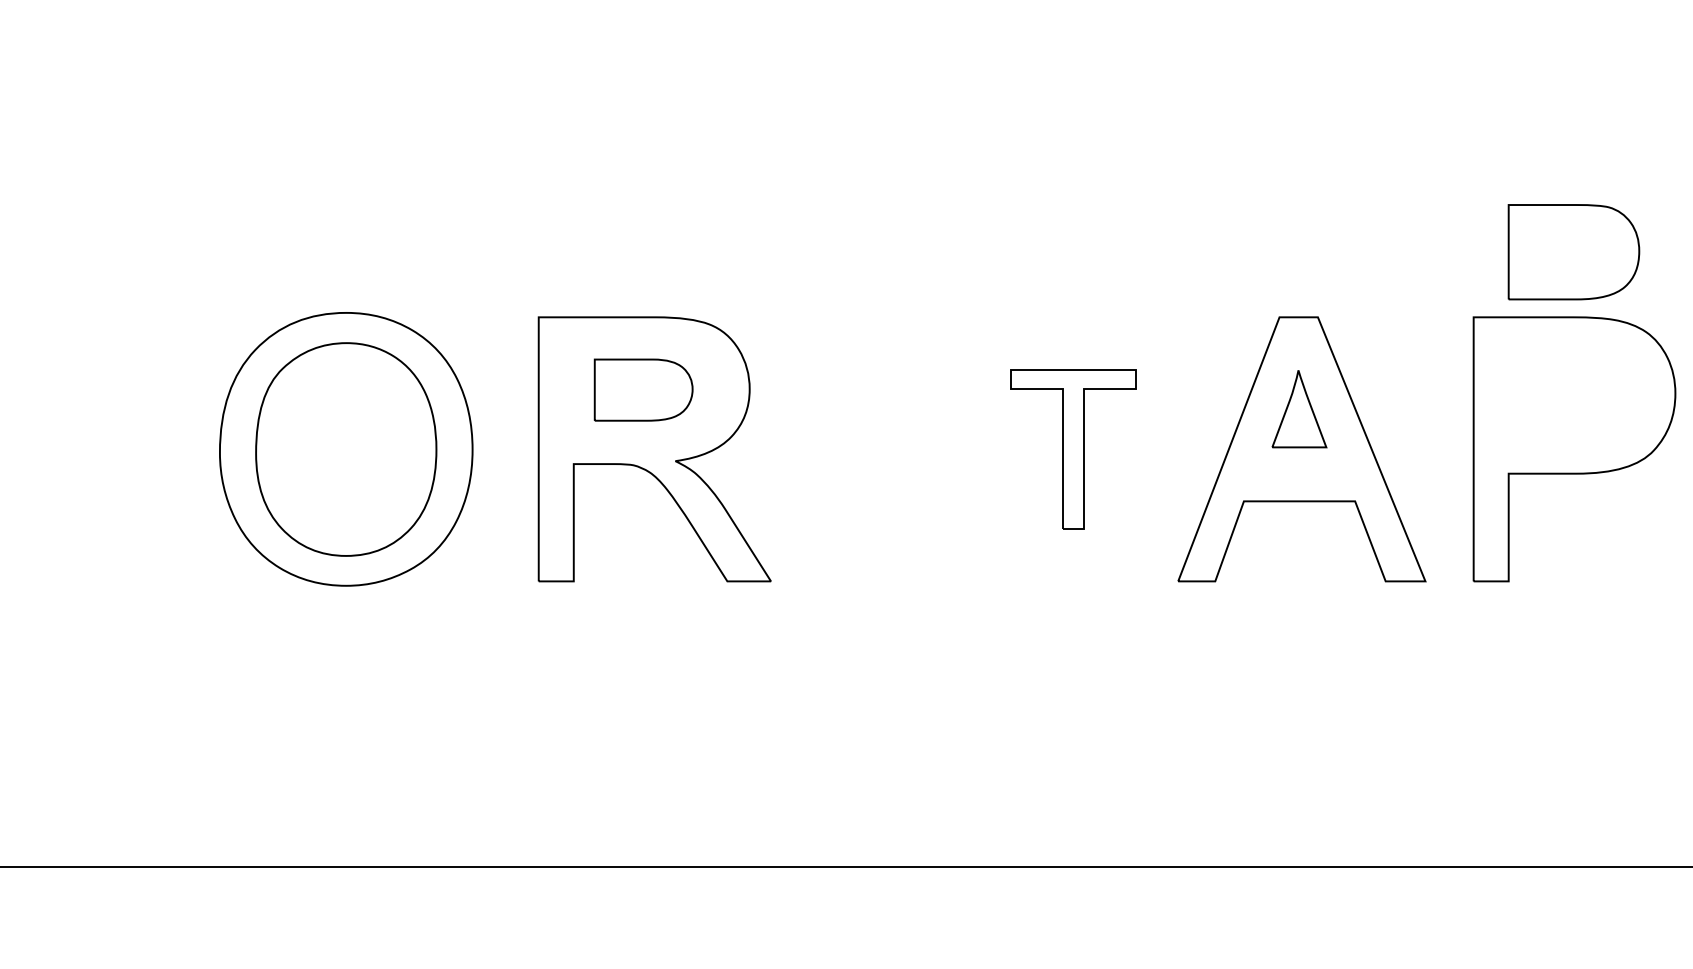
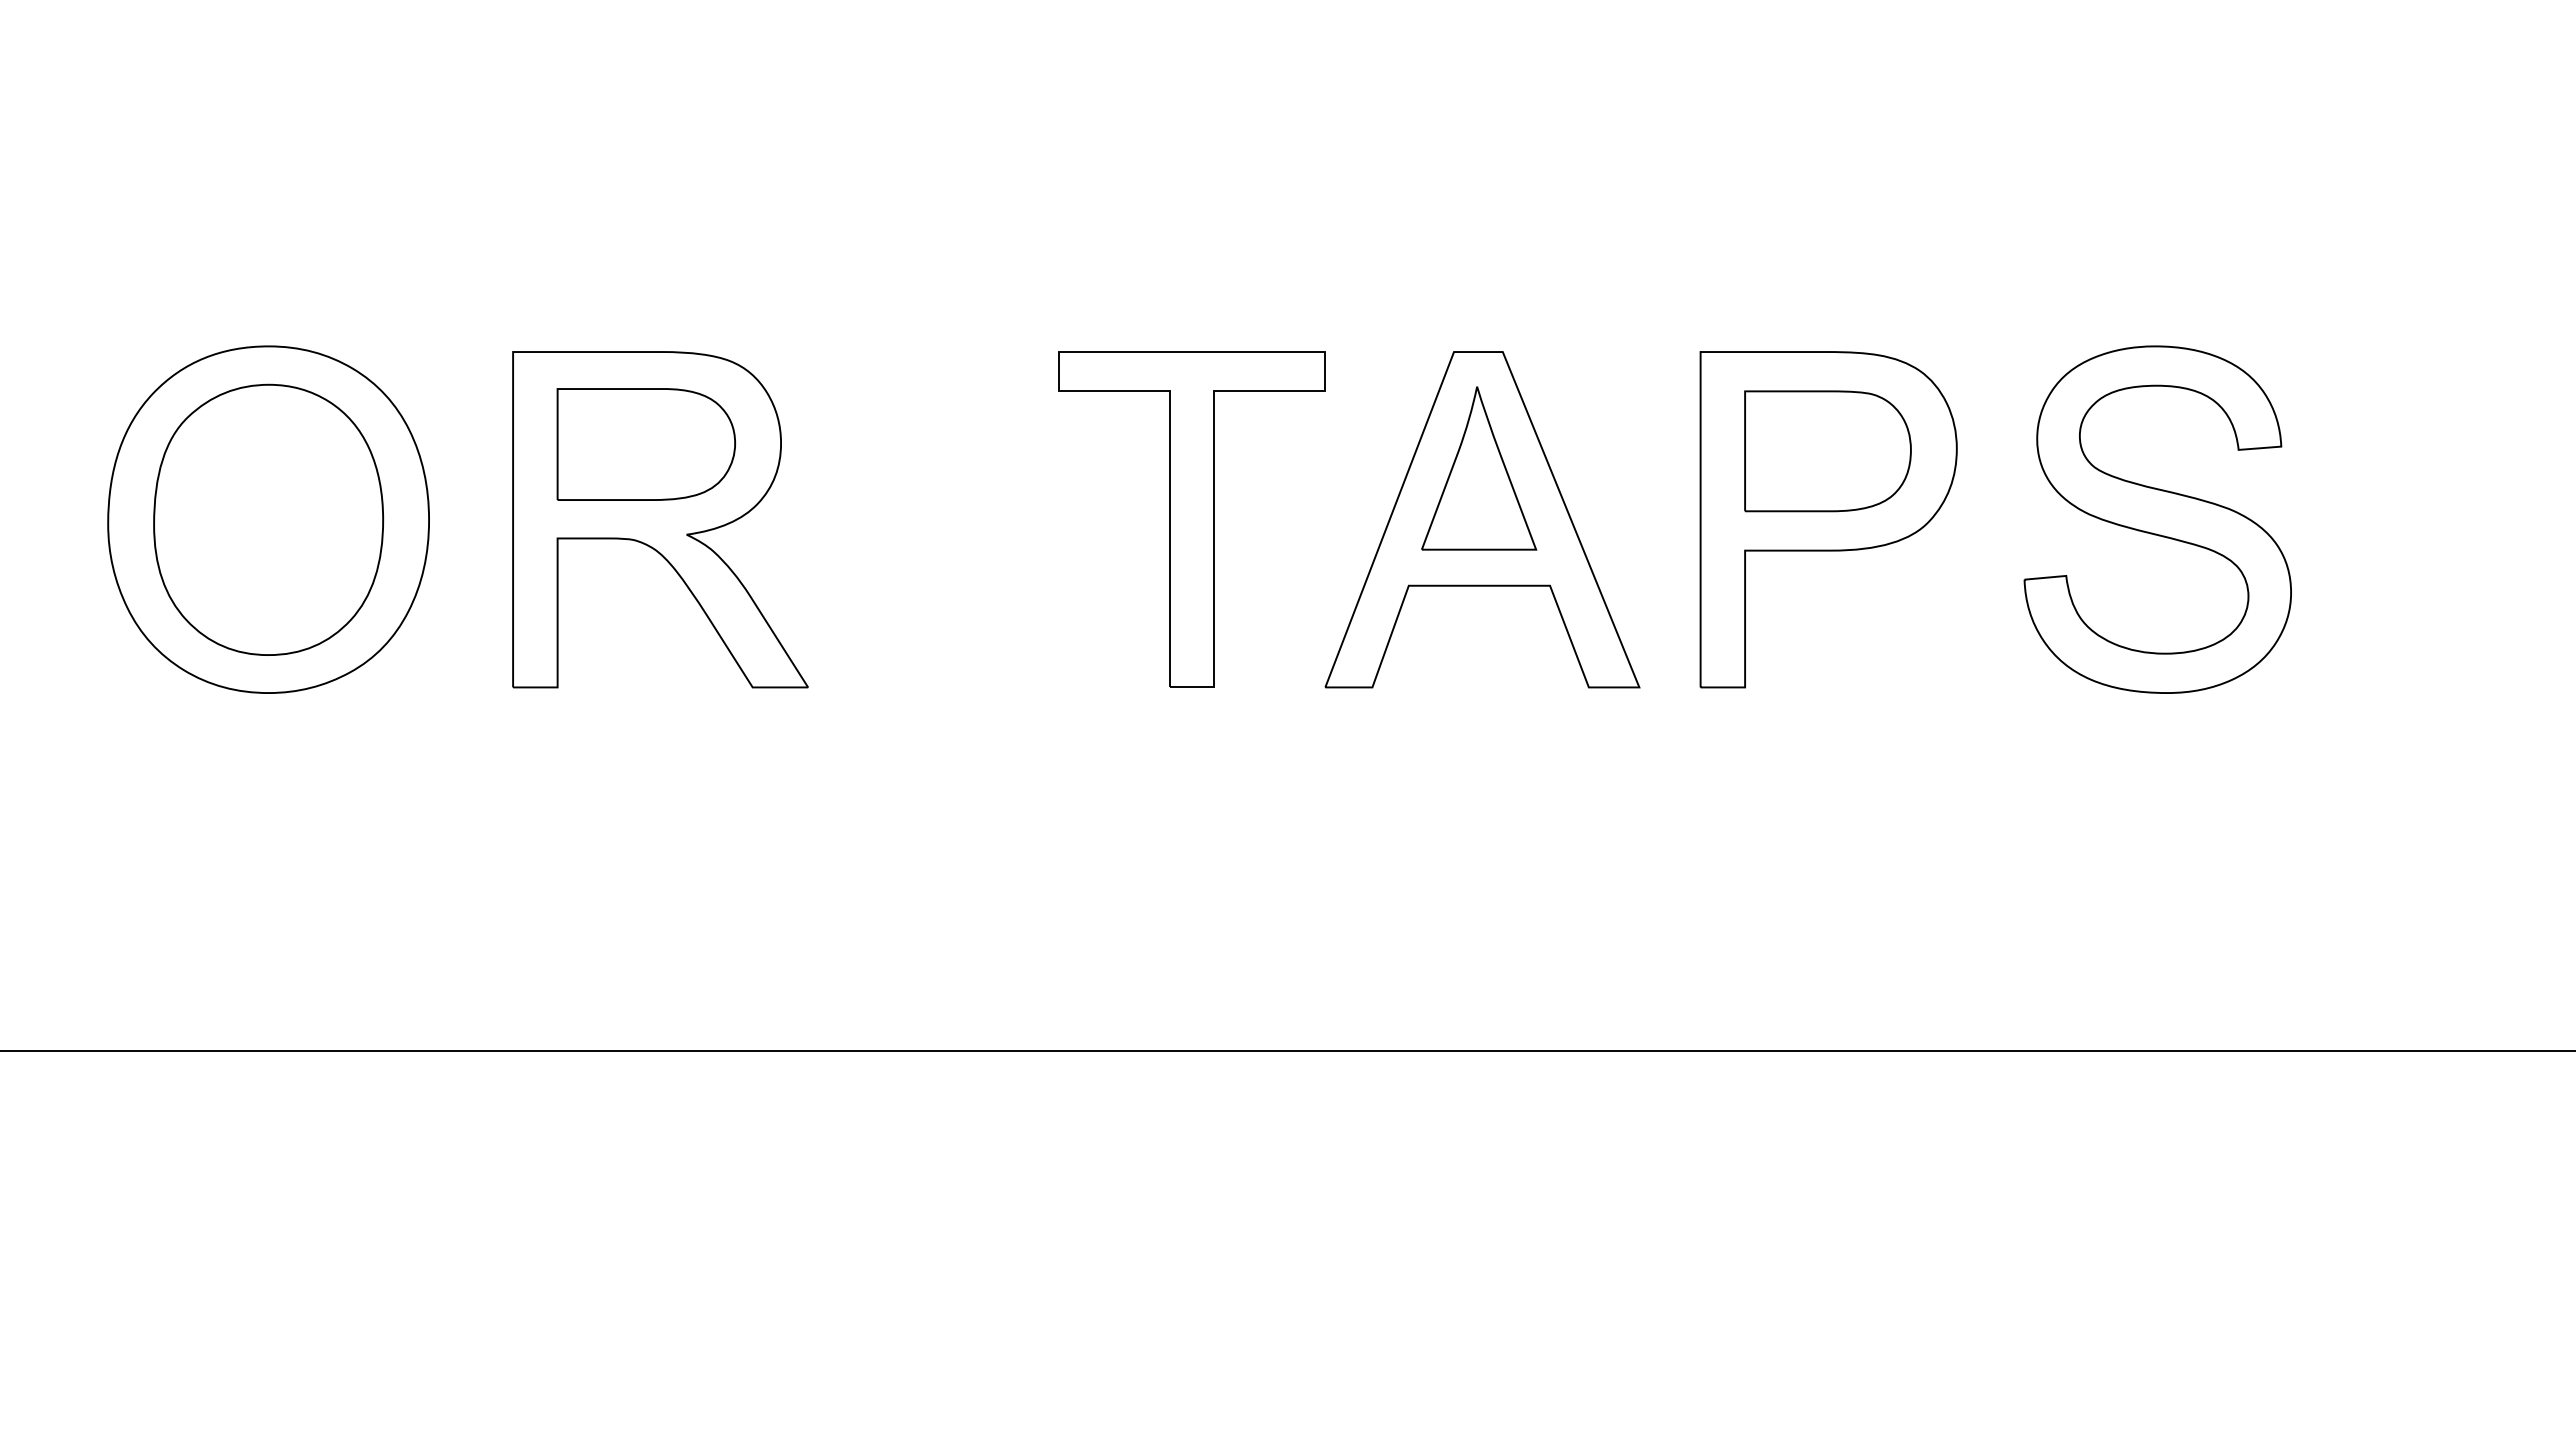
part: (1573, 252) -> (1827, 451), moved
part: (643, 390) -> (646, 444), size x1.43
part: (1299, 409) -> (1479, 468), size x1.67
part: (1072, 449) -> (1191, 519), size x1.67

